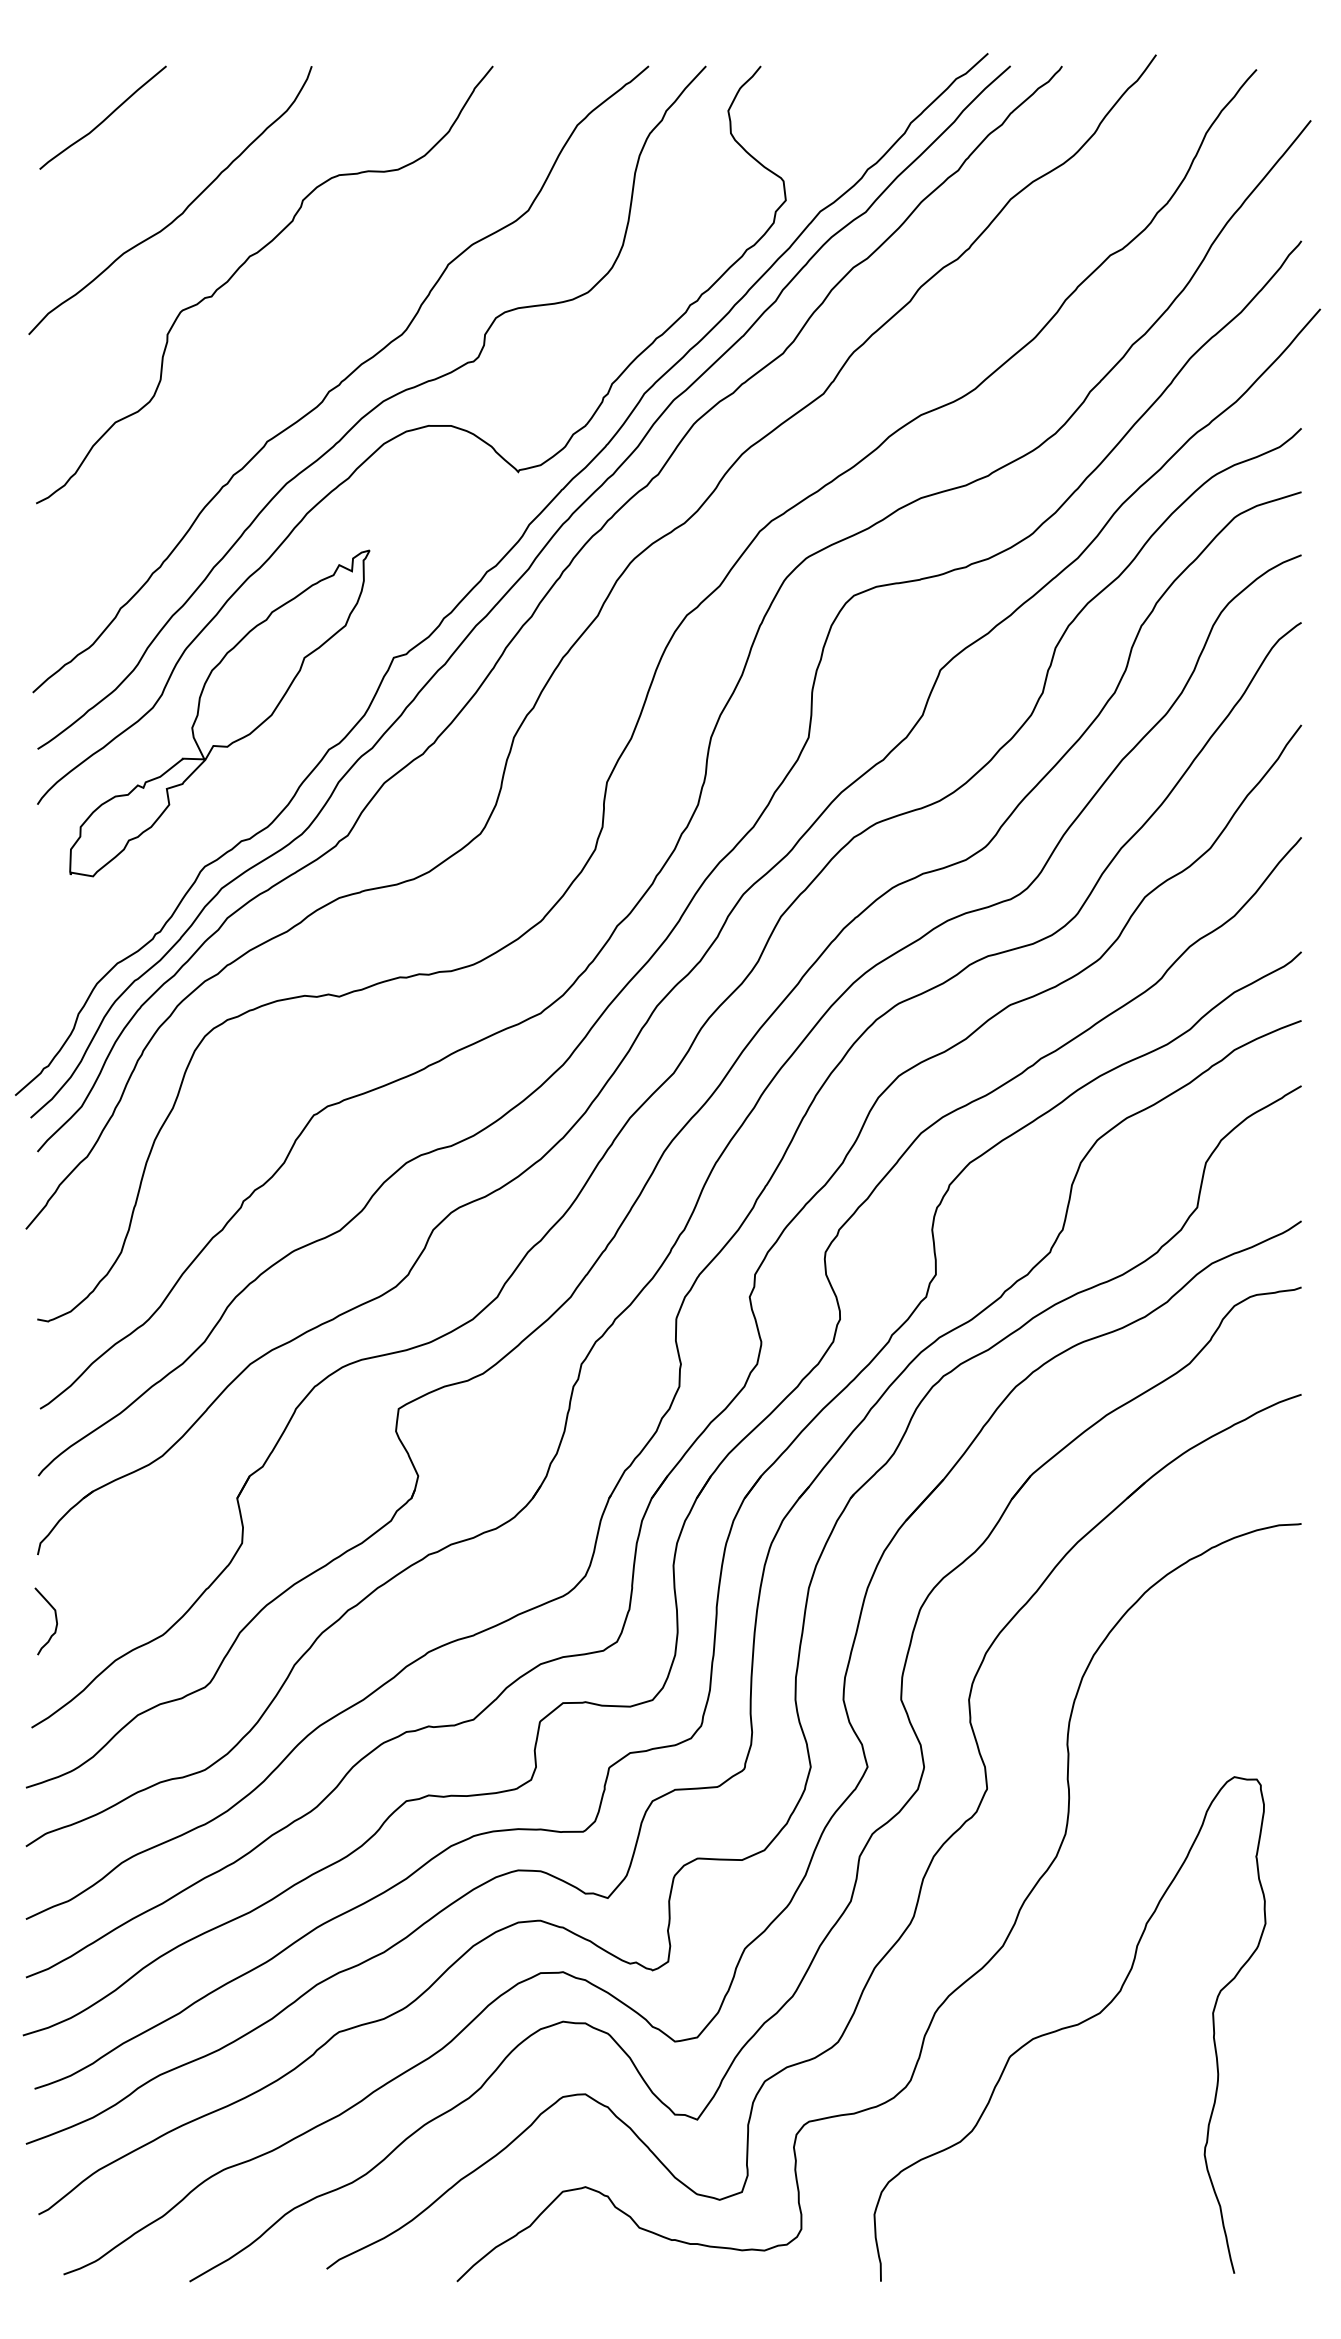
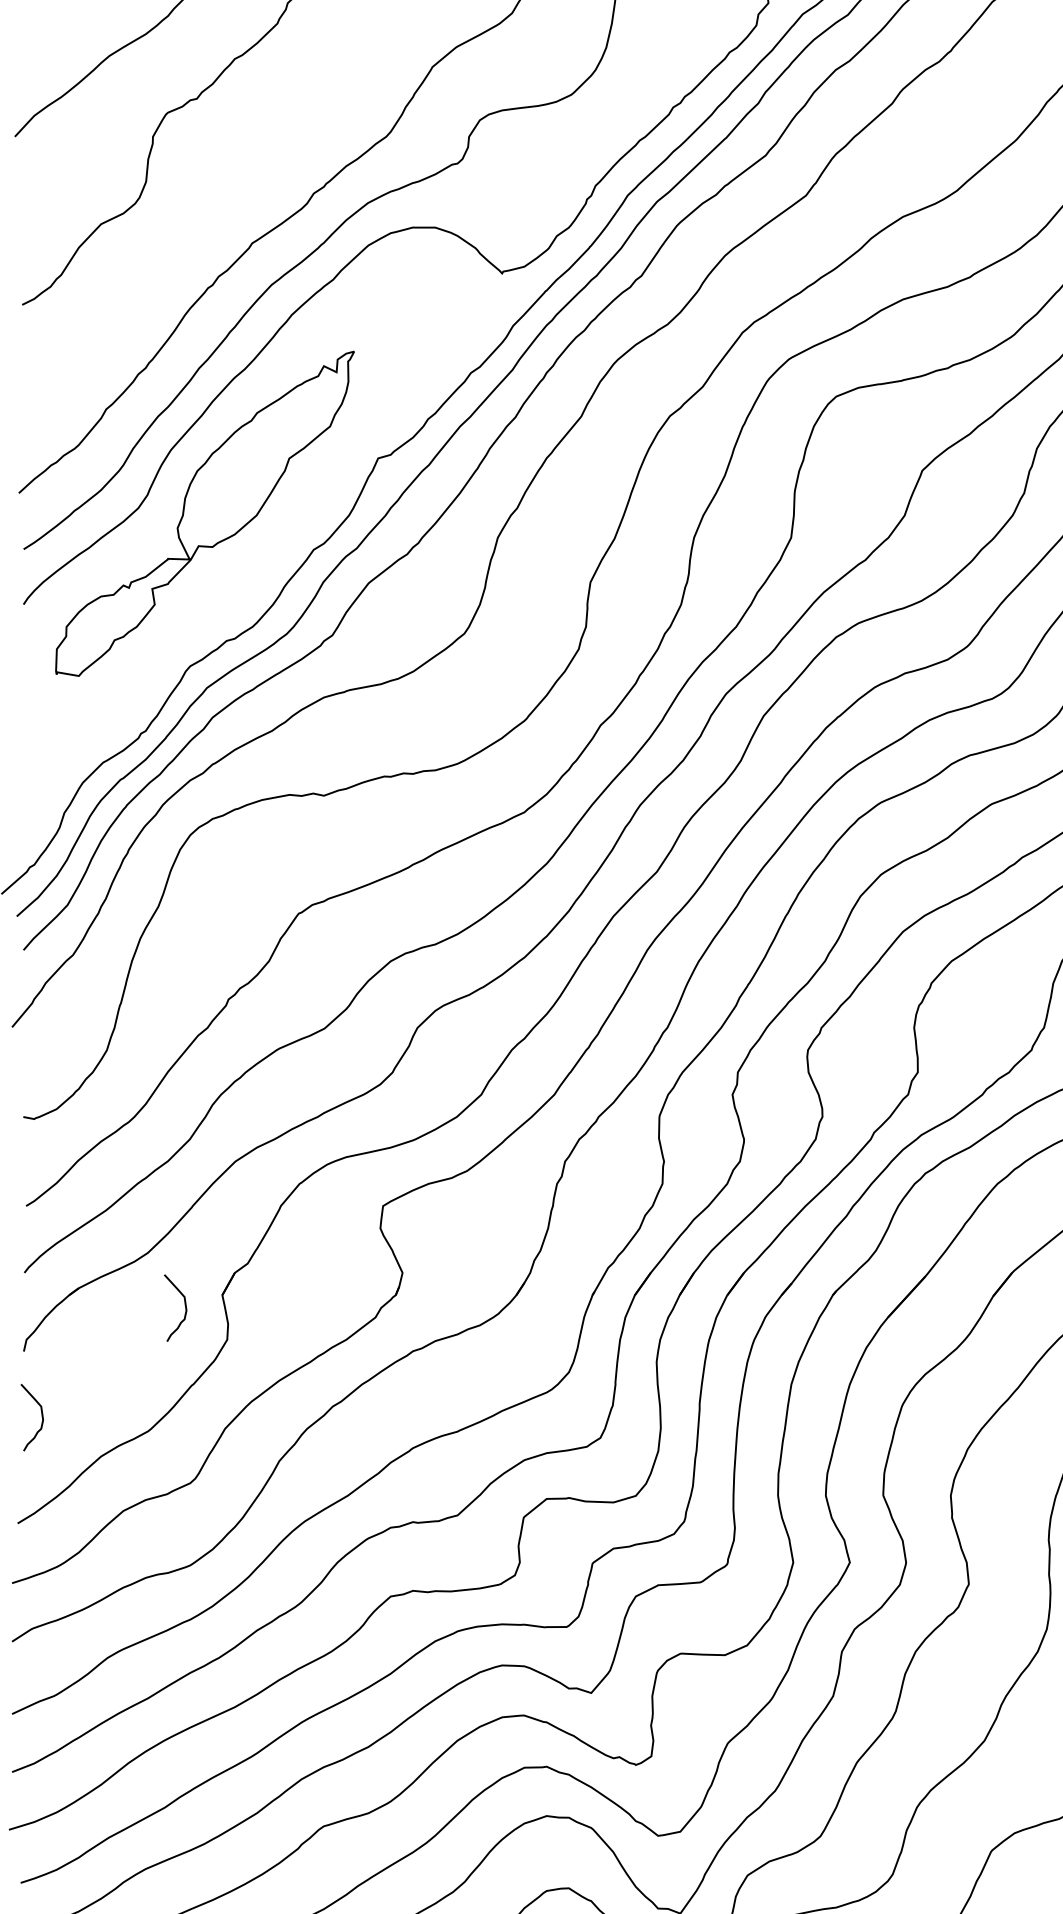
curve: (199, 1510) -> (184, 1307), added

